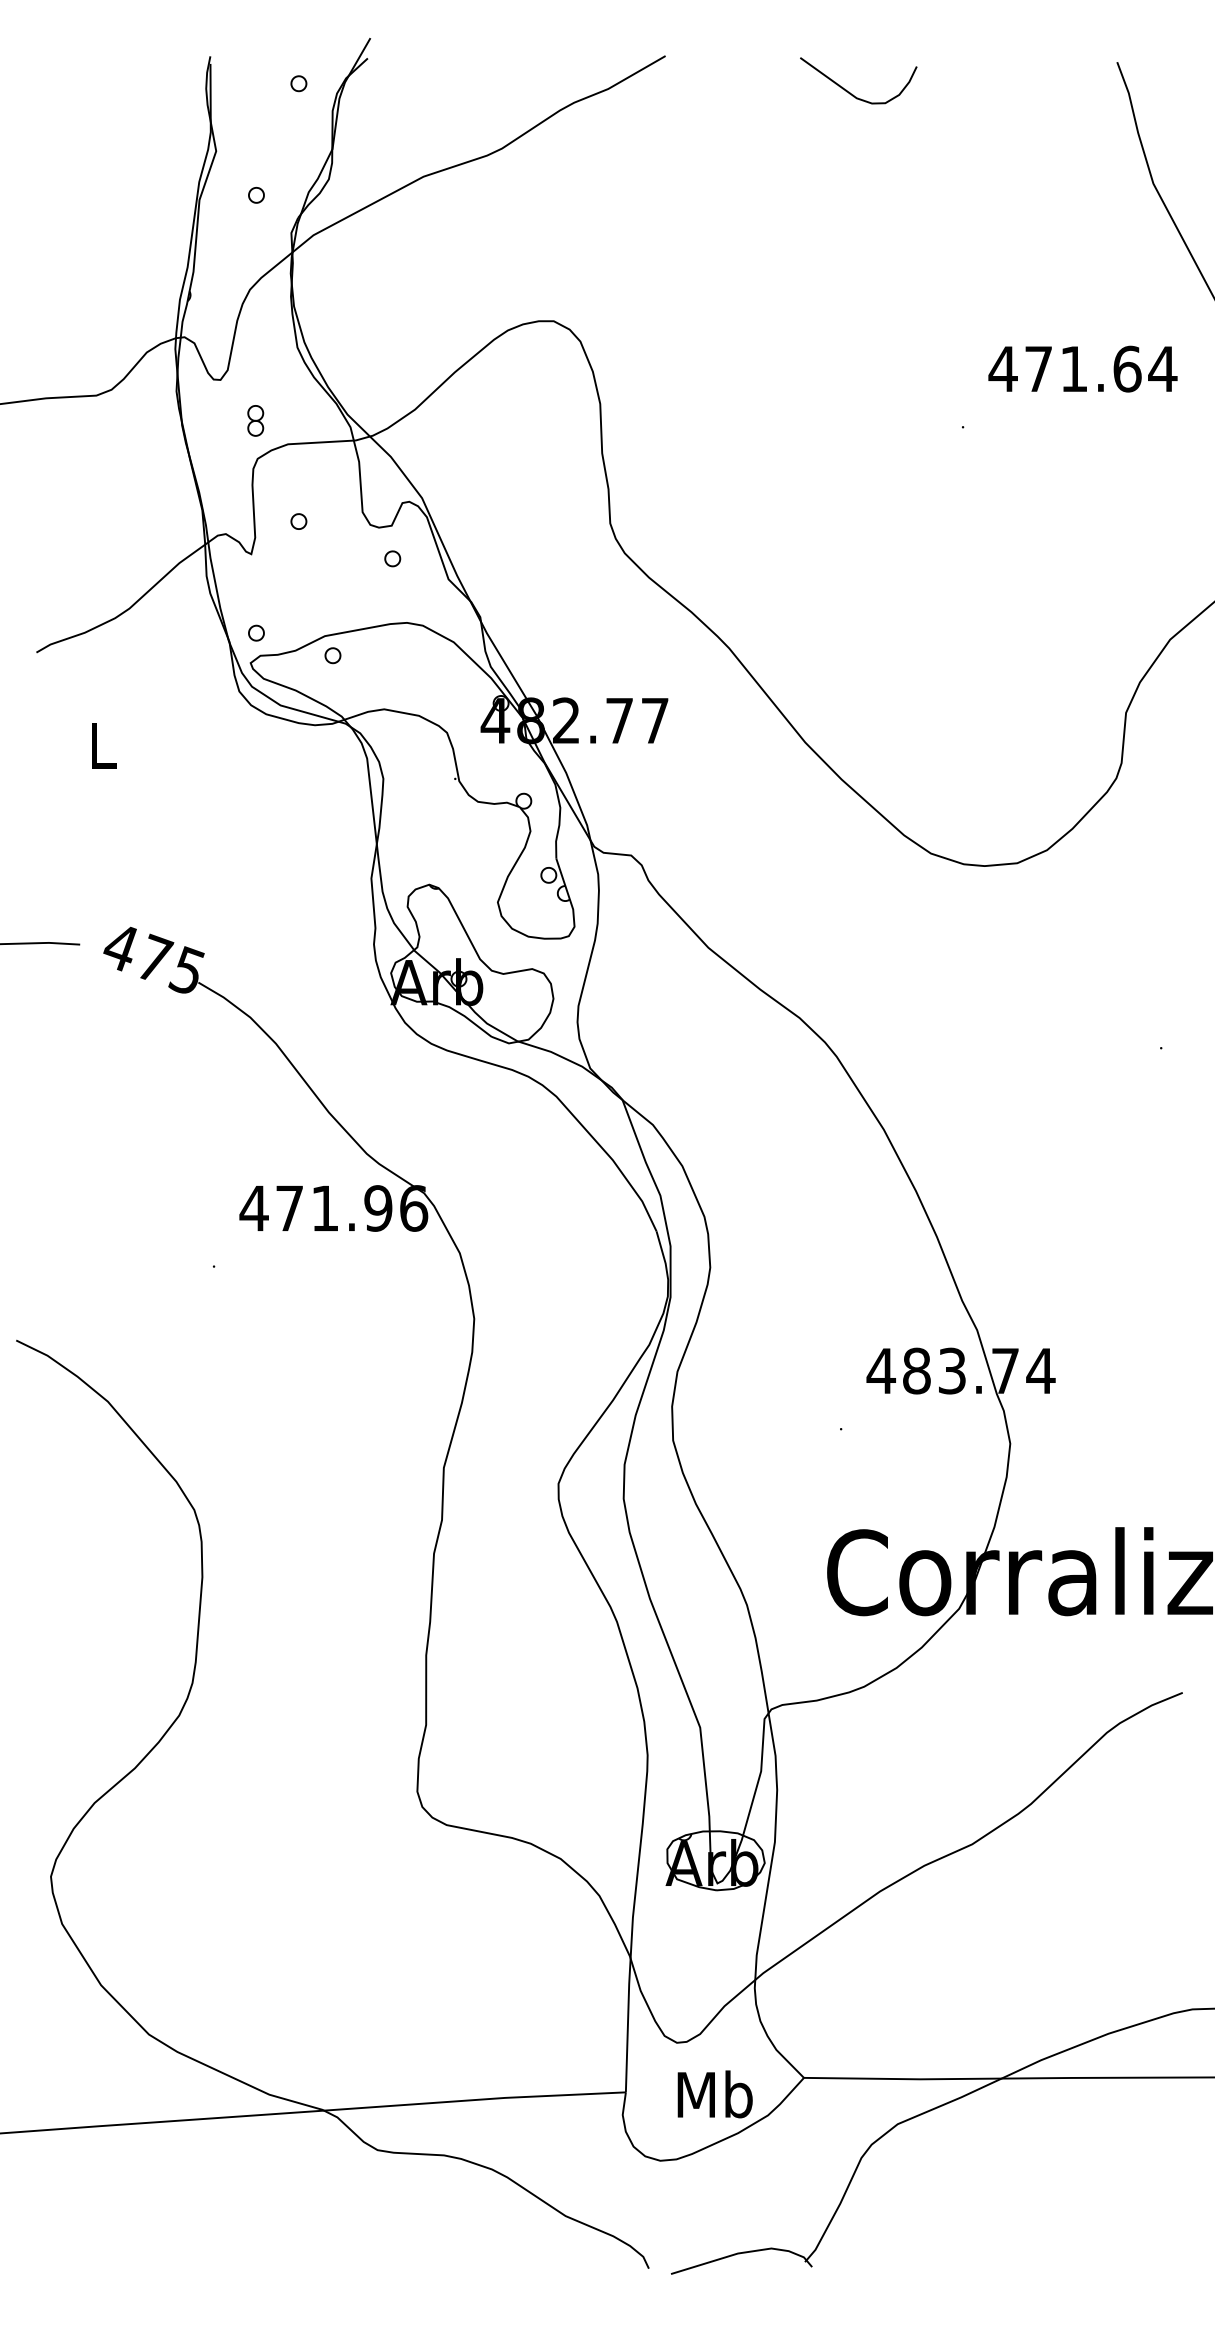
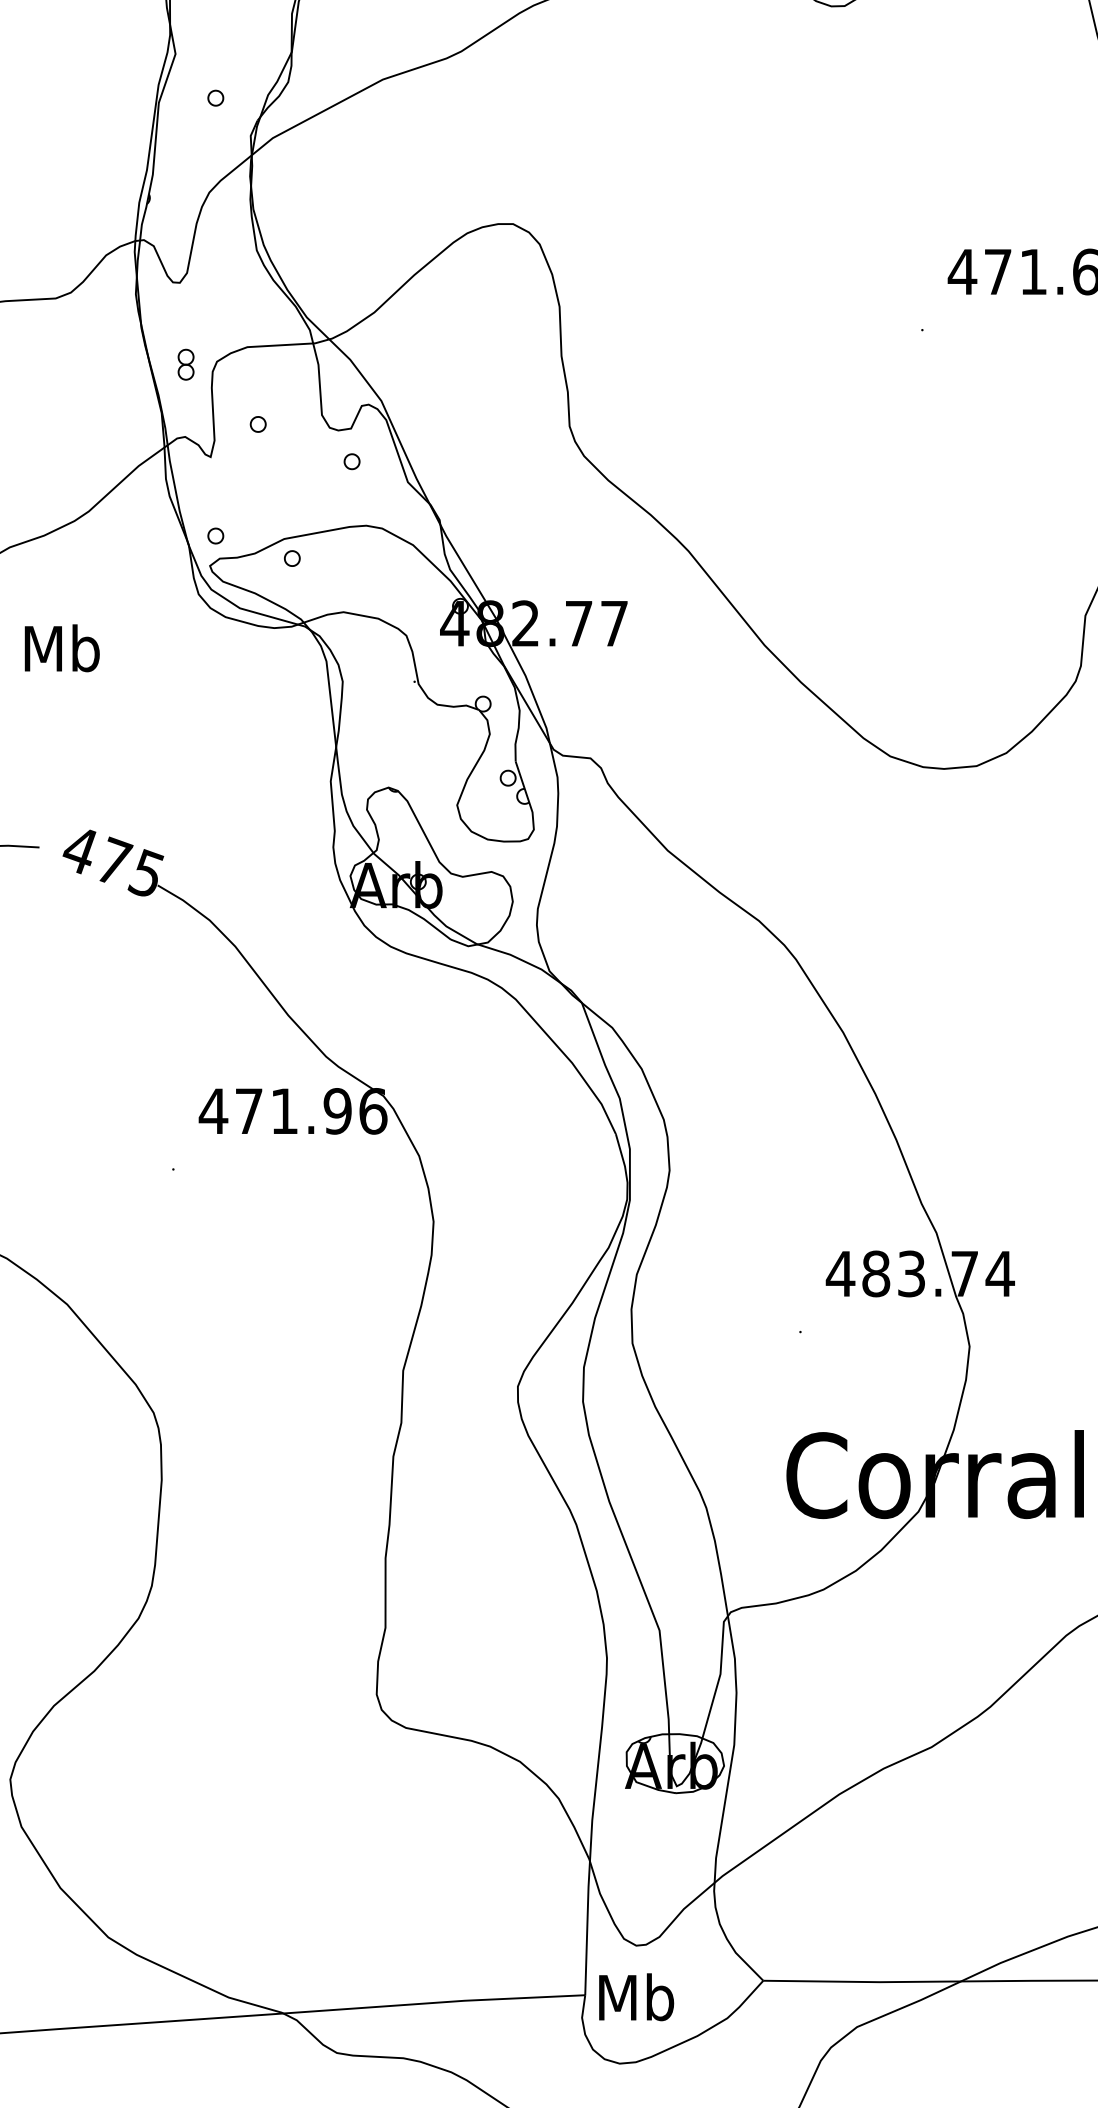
part: (255, 420) -> (185, 364), moved
text: (102, 745) -> (61, 648), L -> Mb
text: (714, 2094) -> (635, 1997), moved

